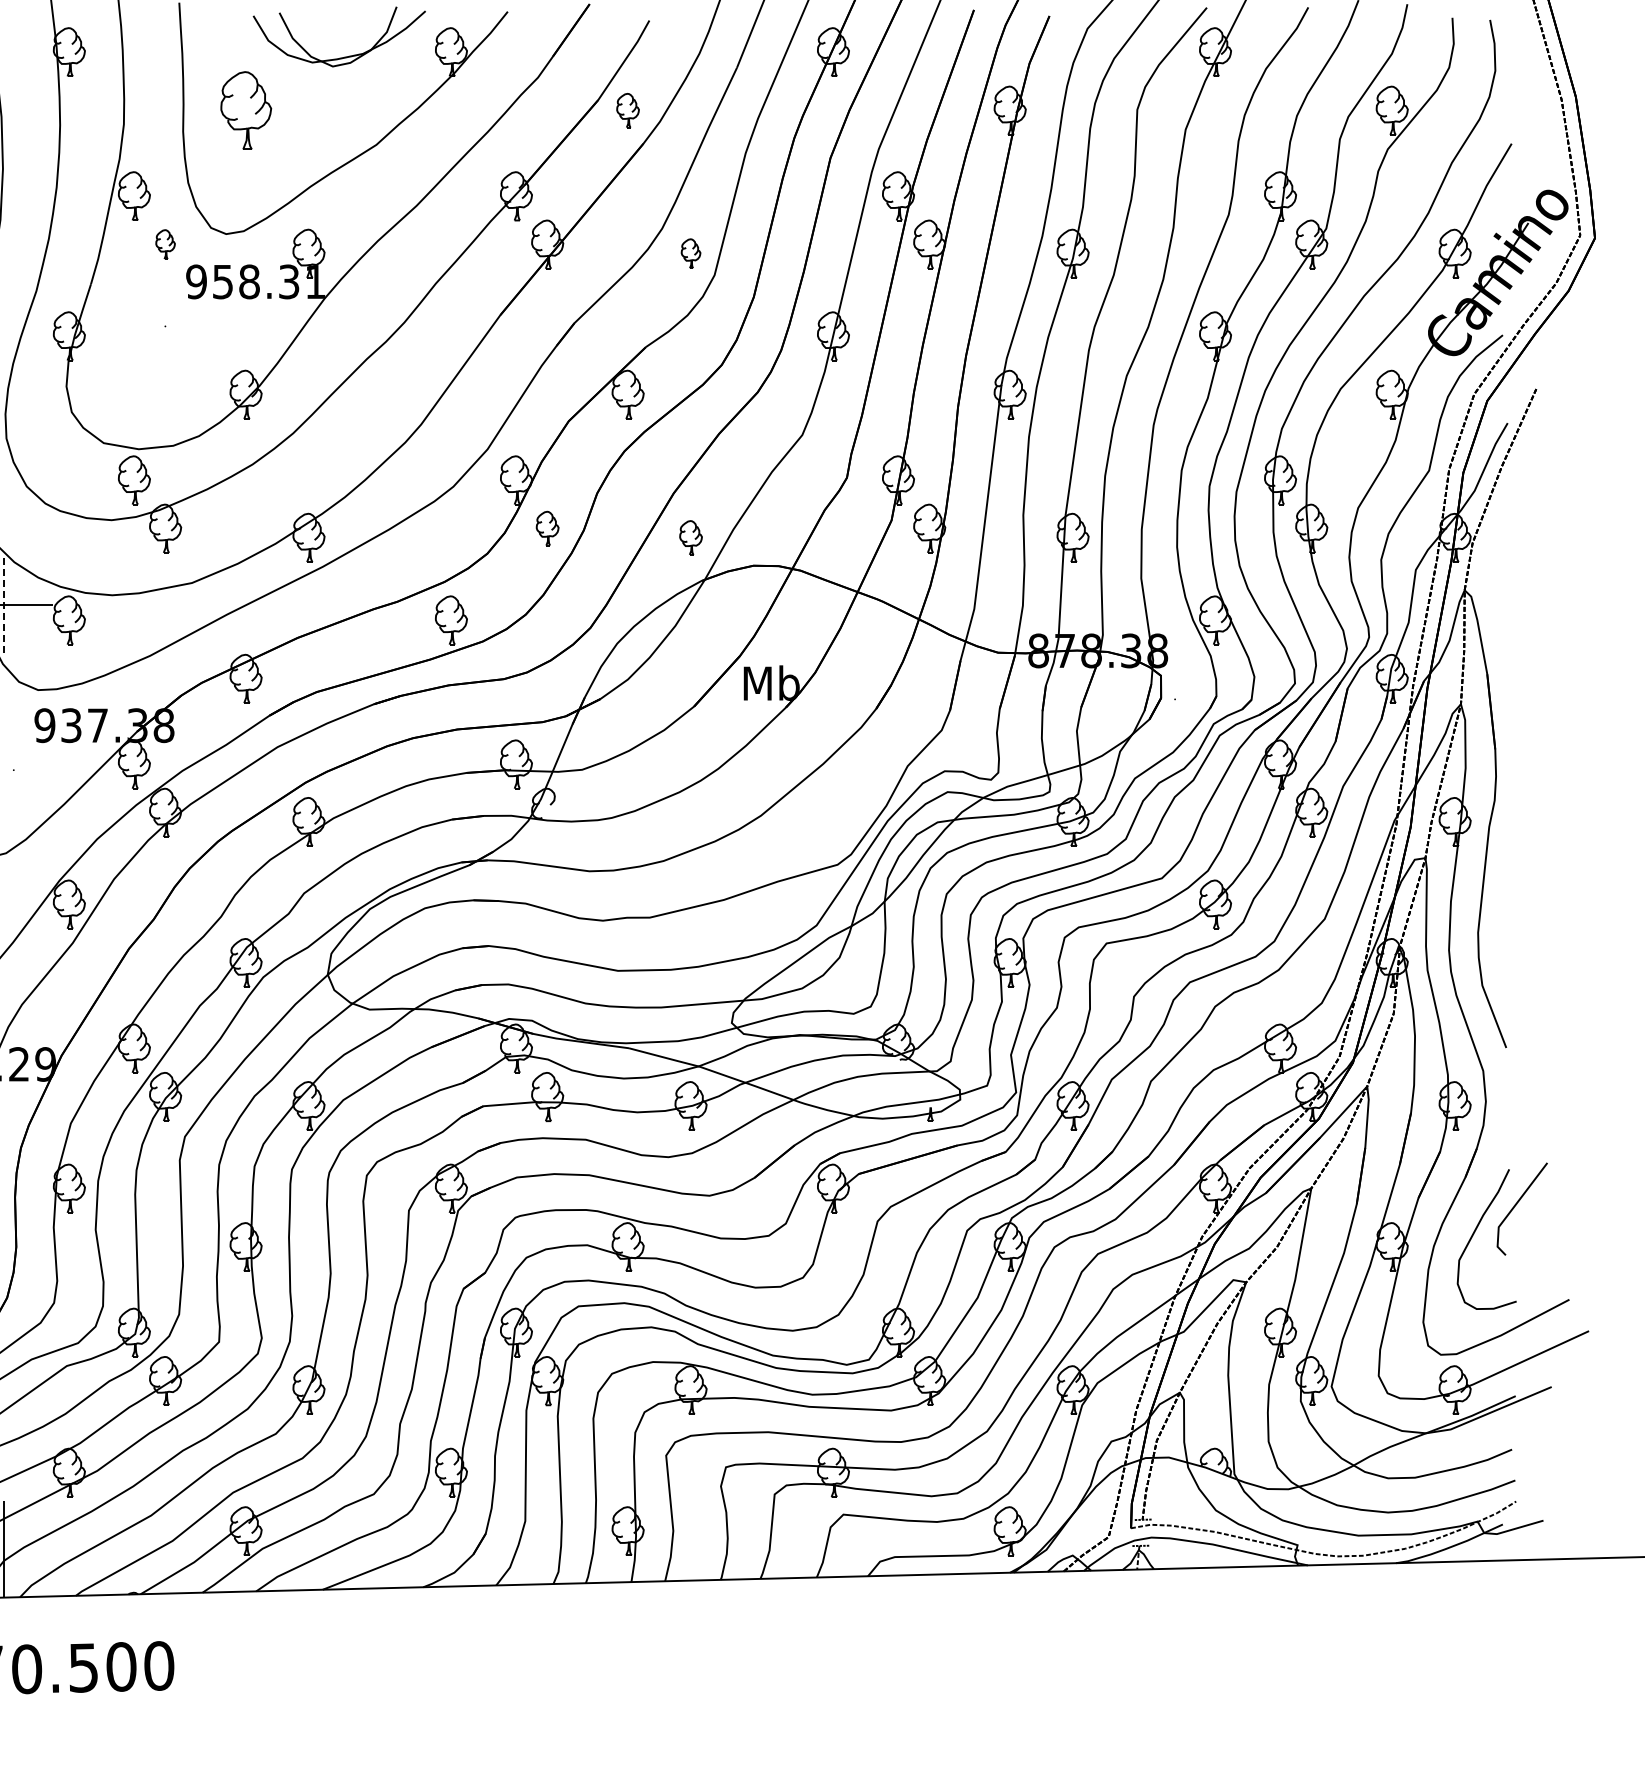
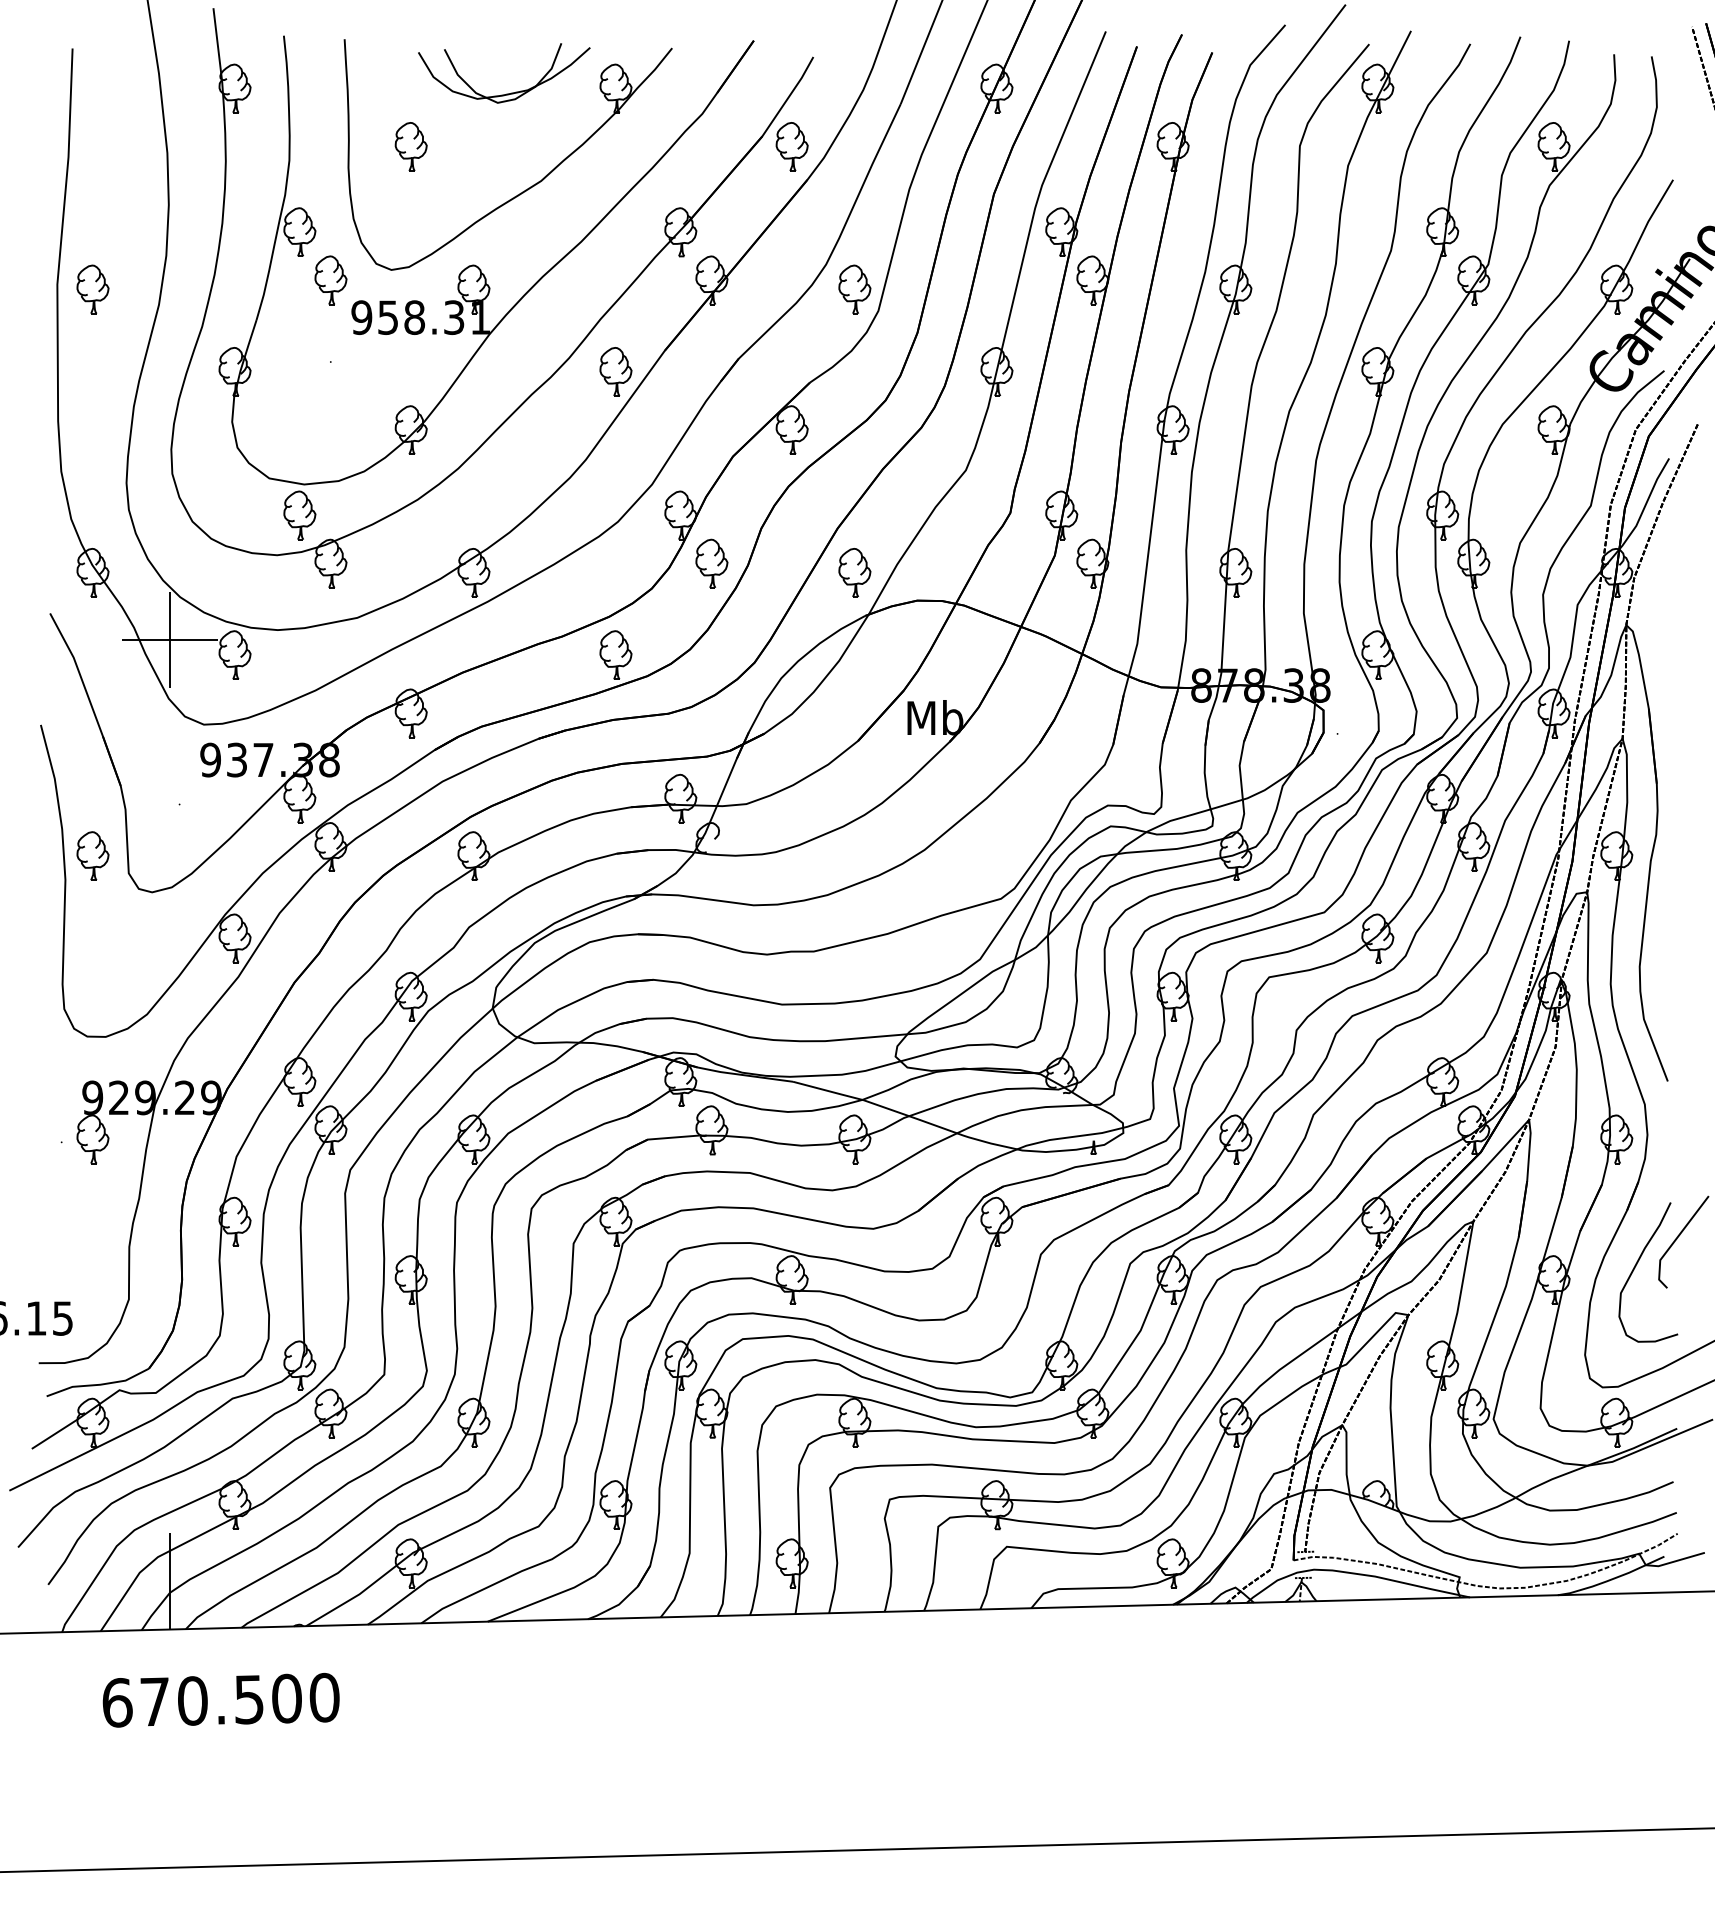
part: (245, 110) -> (410, 146), size x0.62
part: (627, 110) -> (791, 146), size x1.43
part: (165, 244) -> (330, 280), size x1.67
part: (690, 253) -> (854, 289), size x1.67
part: (450, 335) -> (615, 371), added
part: (547, 528) -> (711, 563), size x1.43
part: (690, 537) -> (854, 572), size x1.43
line: (4, 604) -> (170, 639), dashed -> solid

